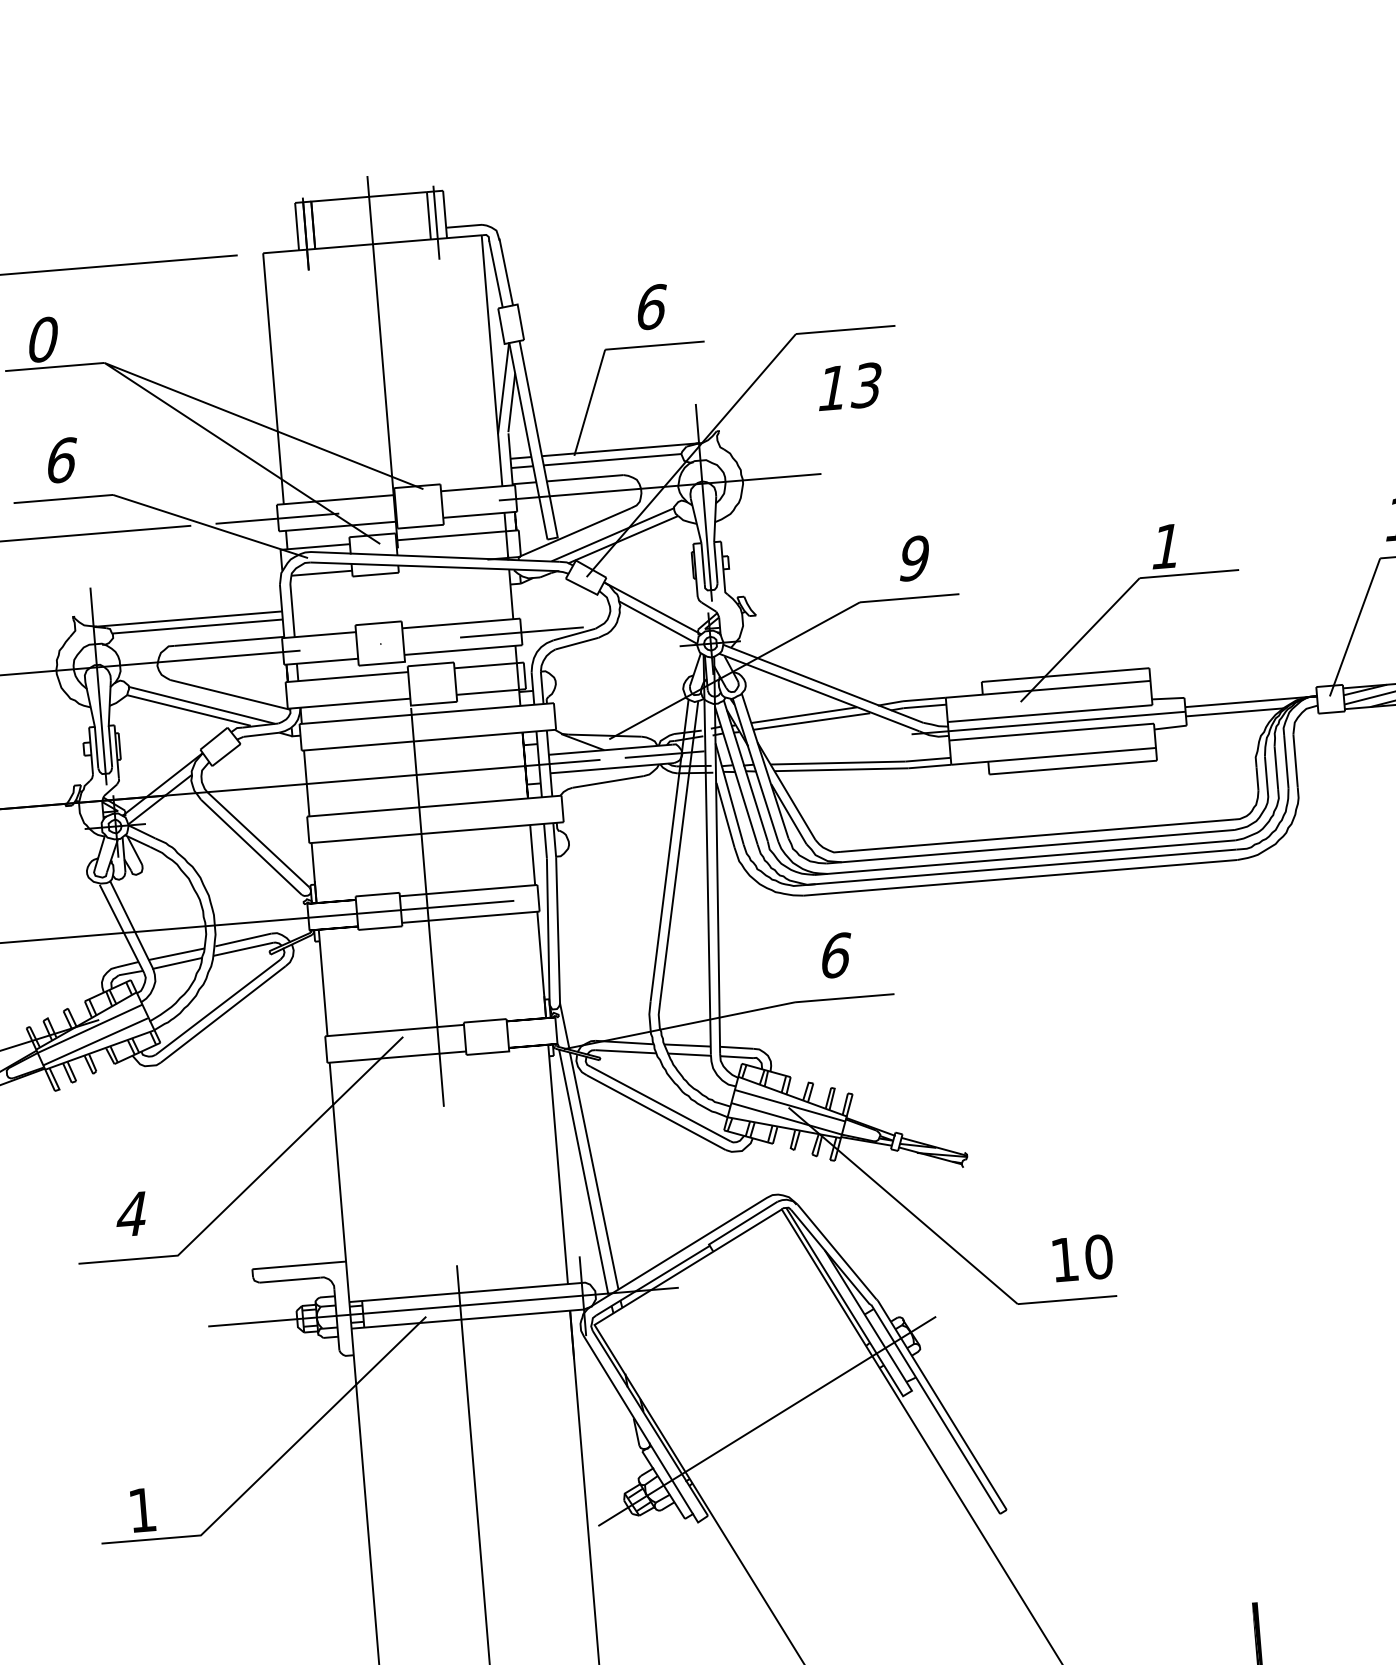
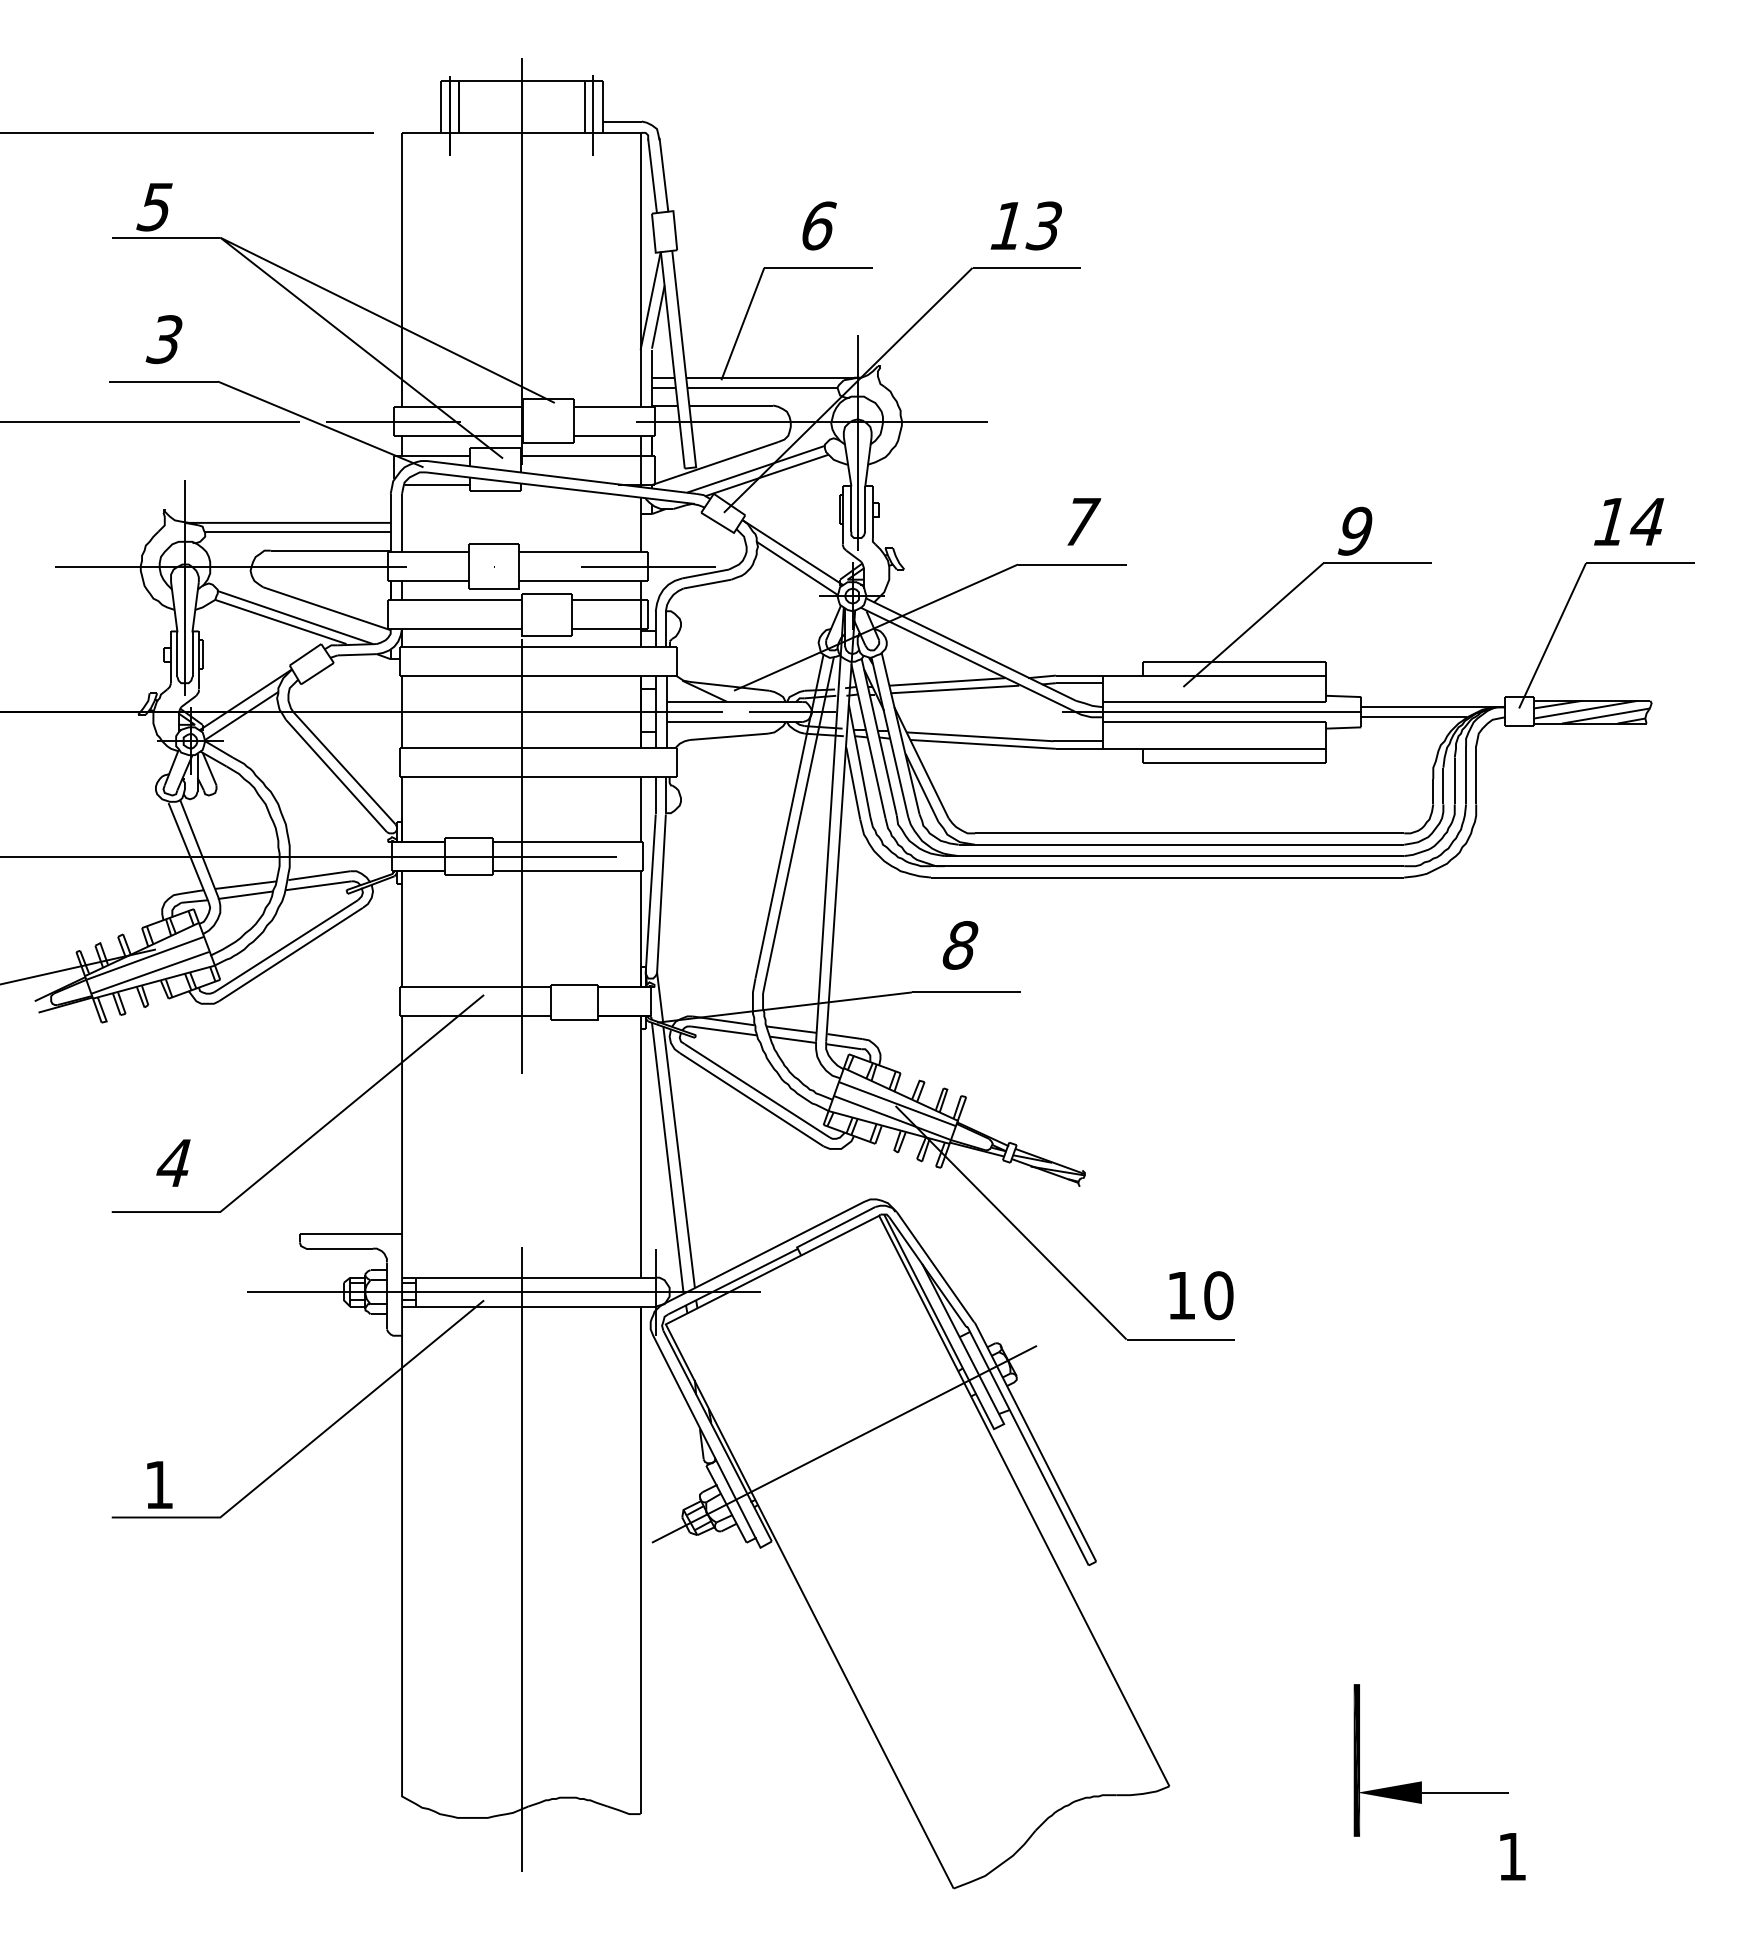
text: (41, 339) -> (154, 206), 0 -> 5
text: (849, 386) -> (1025, 225), moved
text: (61, 460) -> (164, 339), 6 -> 3
text: (1165, 545) -> (1354, 530), 1 -> 9
text: (915, 558) -> (1082, 521), 9 -> 7
text: (835, 955) -> (960, 945), 6 -> 8

